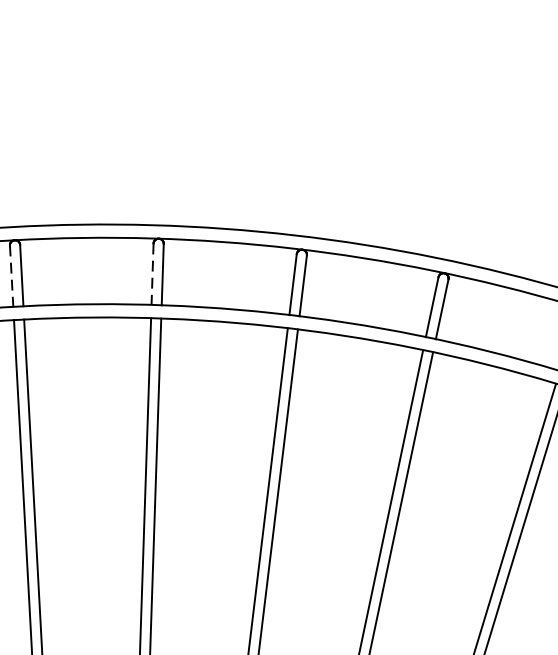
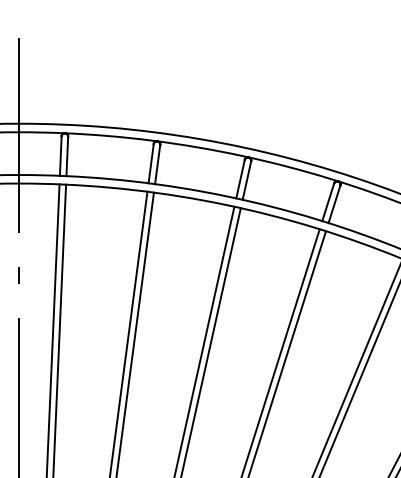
line: (153, 273) -> (151, 163), dashed -> solid
line: (11, 276) -> (60, 156), dashed -> solid

